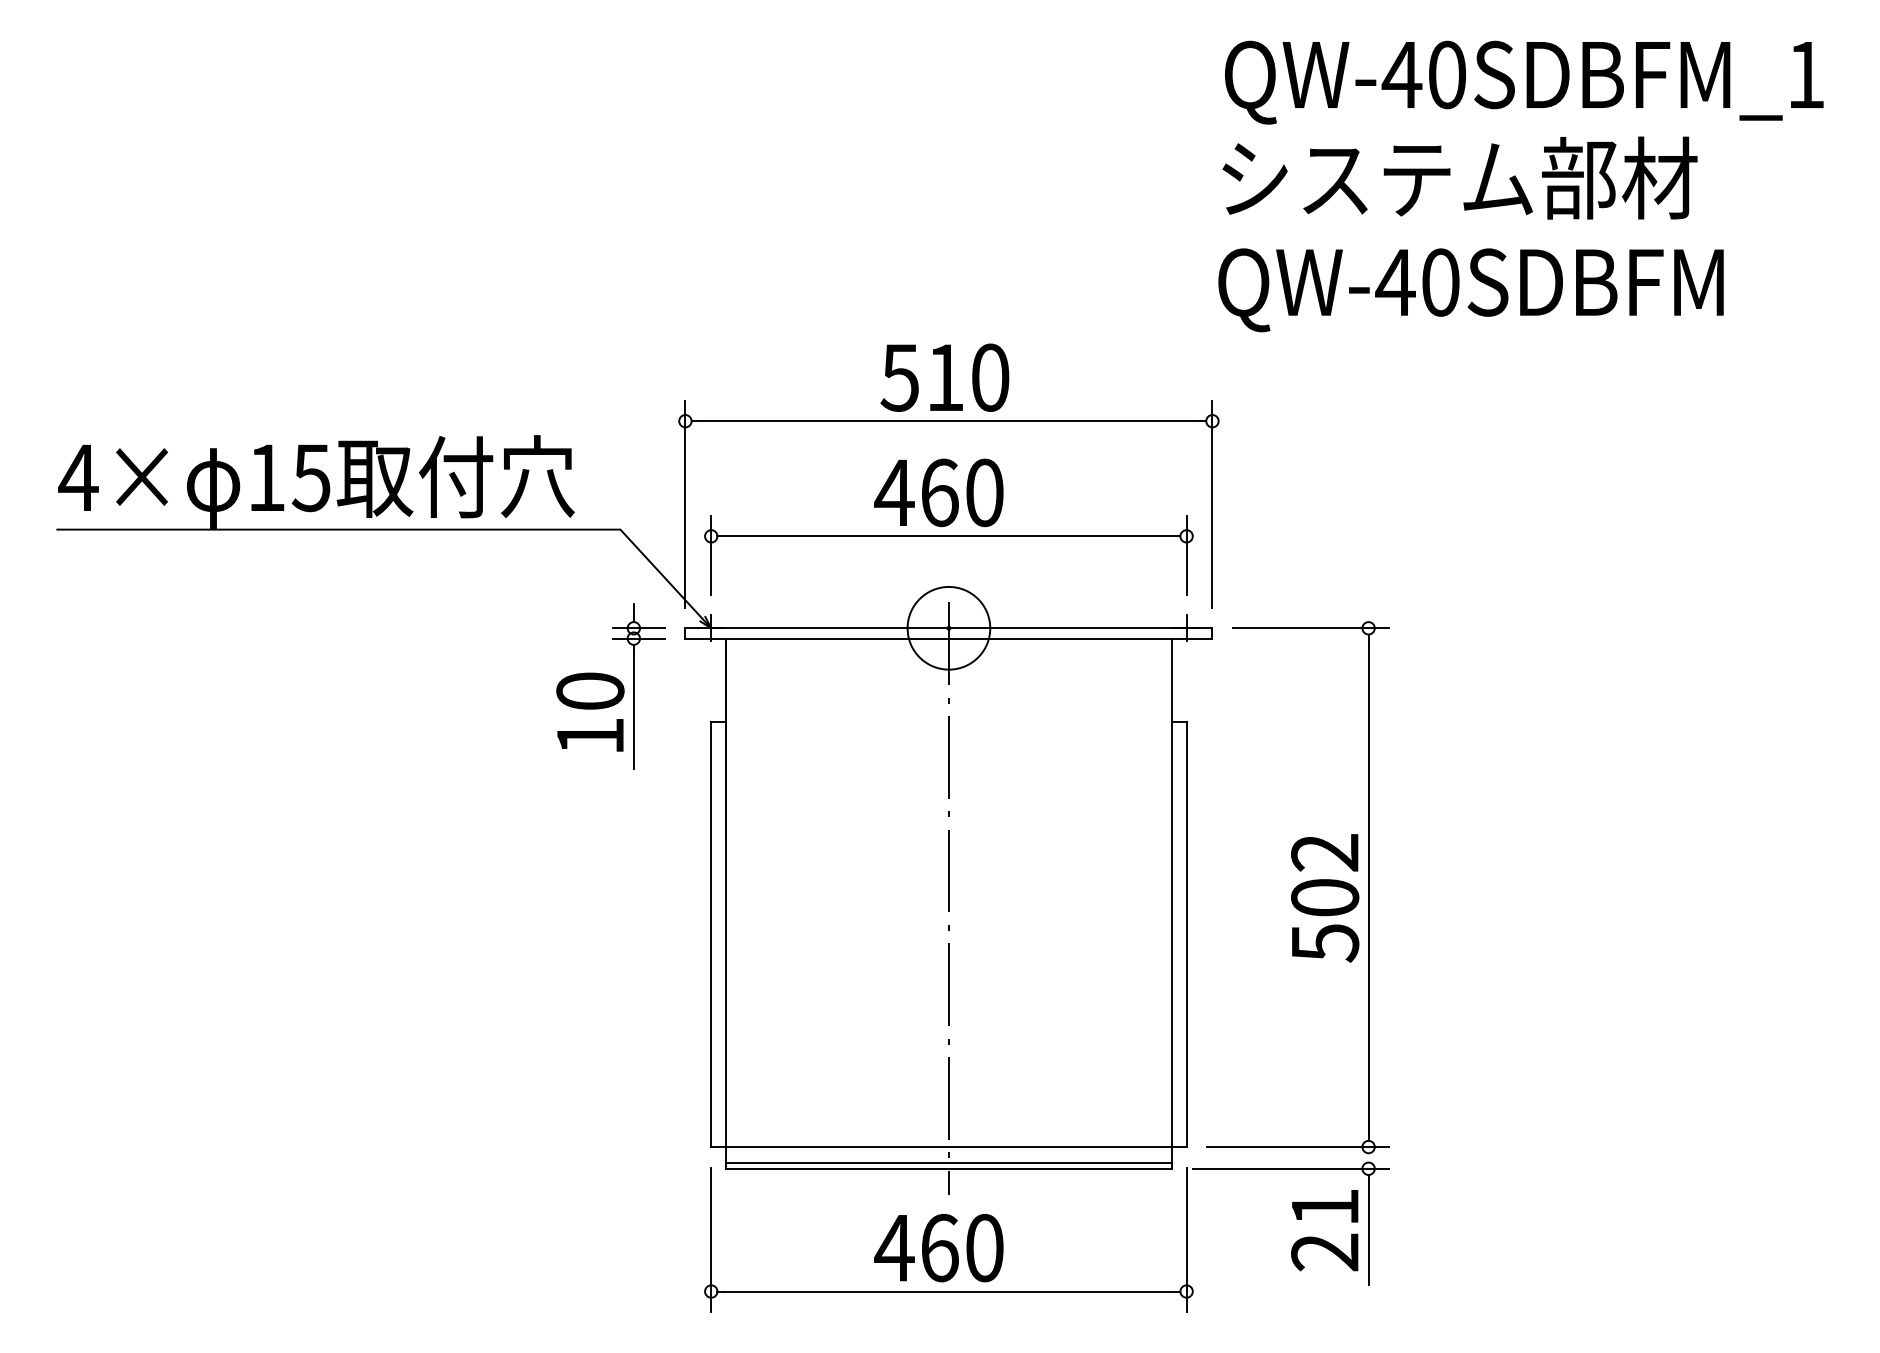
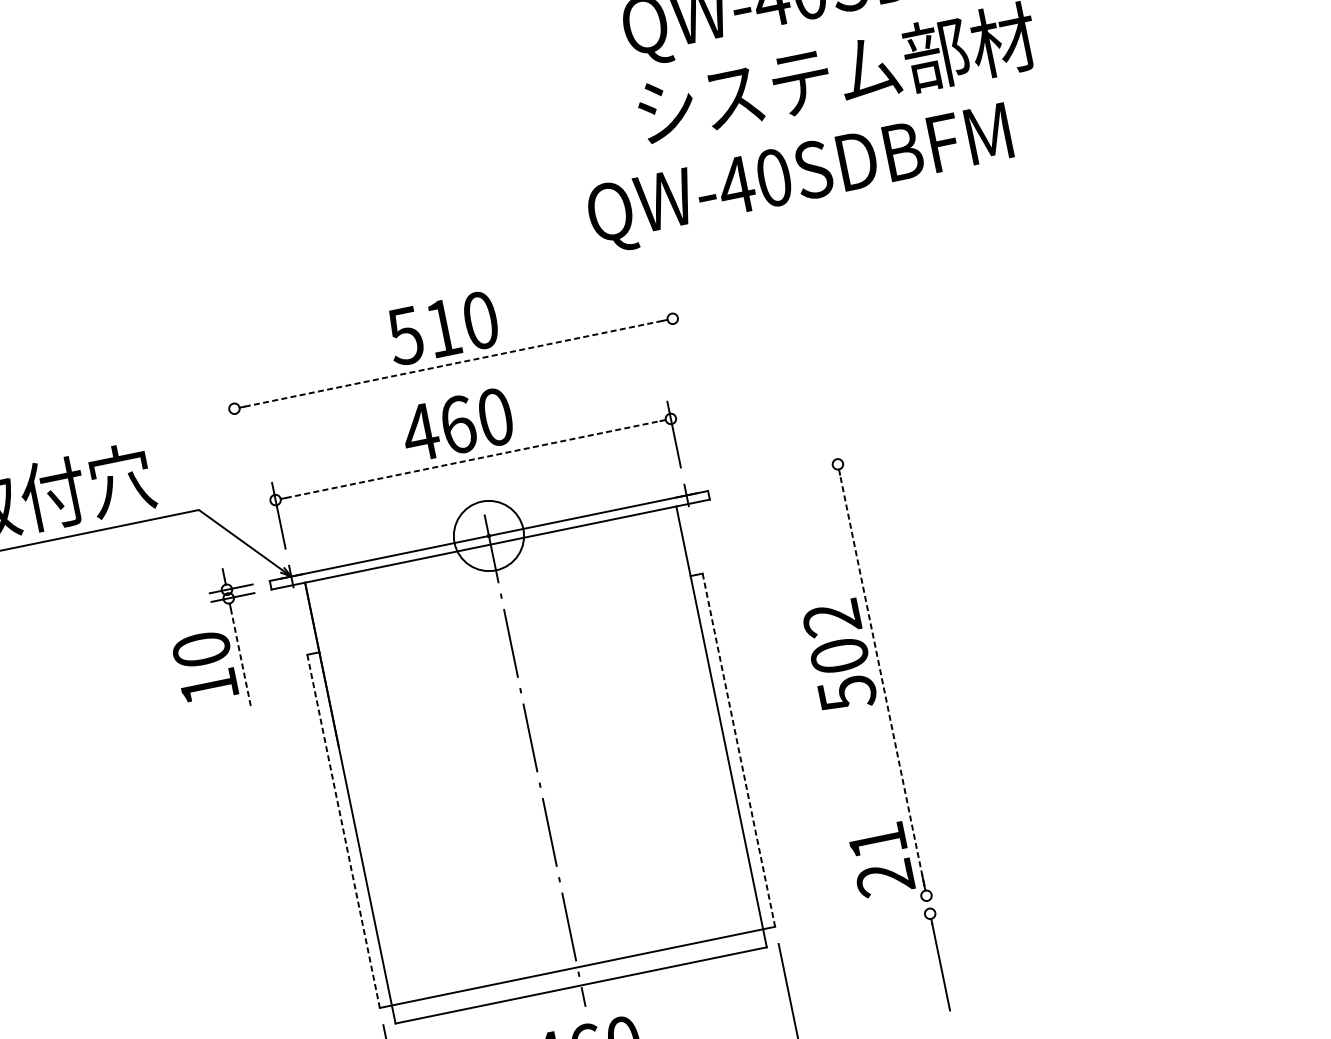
text: (1470, 290) -> (800, 179), moved
line: (949, 421) -> (454, 363), solid -> dashed
line: (685, 503) -> (248, 477), removed
line: (1212, 503) -> (686, 387), removed
line: (949, 536) -> (473, 459), solid -> dashed
line: (1311, 628) -> (790, 474), removed
line: (633, 710) -> (240, 658), solid -> dashed
line: (1368, 887) -> (882, 679), solid -> dashed
text: (1325, 898) -> (840, 656), moved
line: (711, 935) -> (343, 831), solid -> dashed
line: (1186, 935) -> (738, 750), solid -> dashed
line: (1298, 1147) -> (868, 908), removed
line: (948, 1162) -> (579, 980), removed
line: (1290, 1168) -> (865, 926), removed
text: (1324, 1230) -> (881, 860), moved

